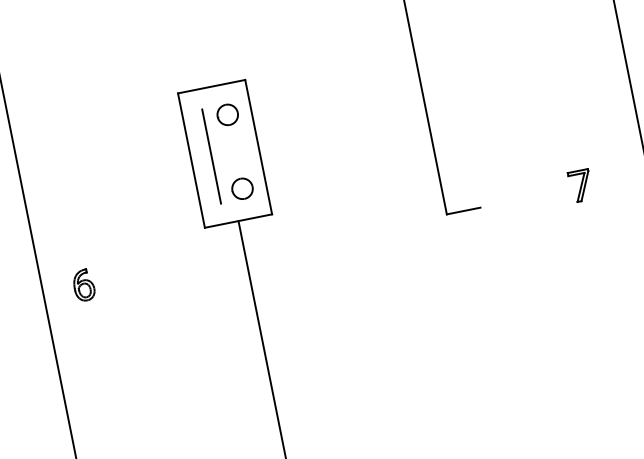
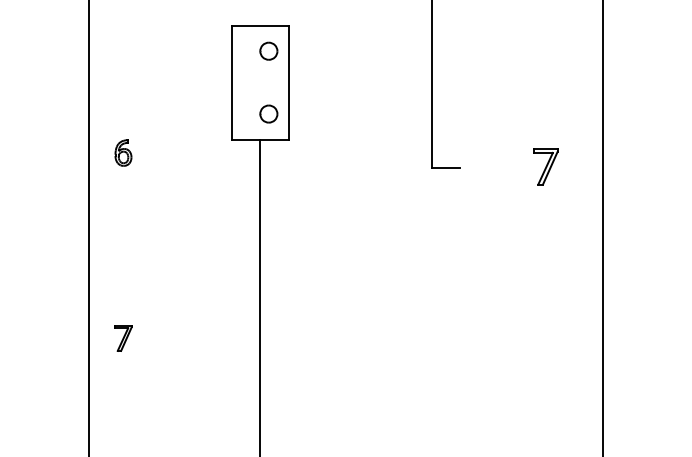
line: (211, 156) -> (248, 82), removed
part: (580, 185) -> (545, 166), size x1.4
part: (83, 284) -> (123, 152), moved

